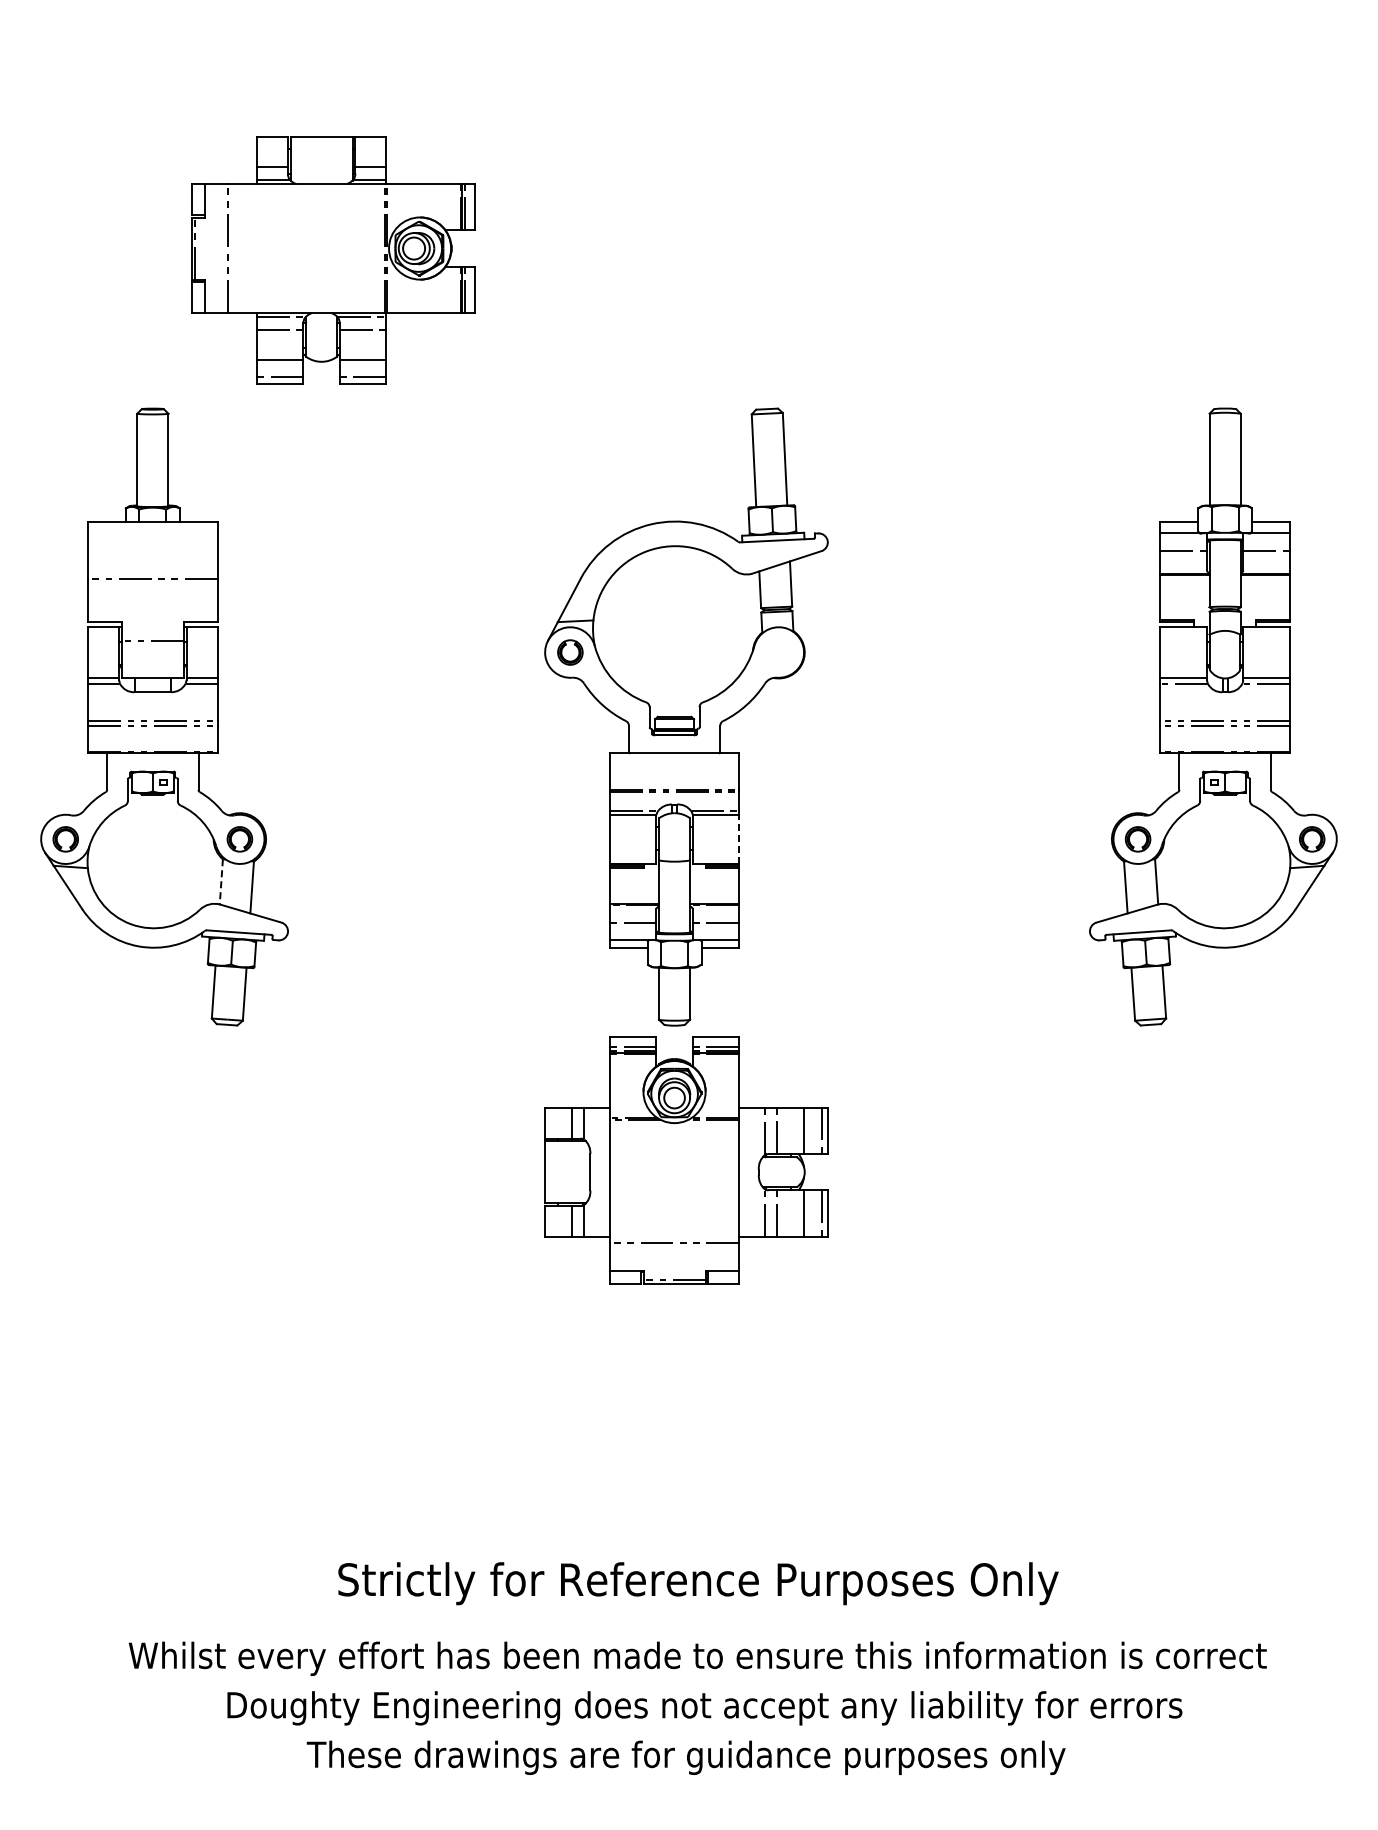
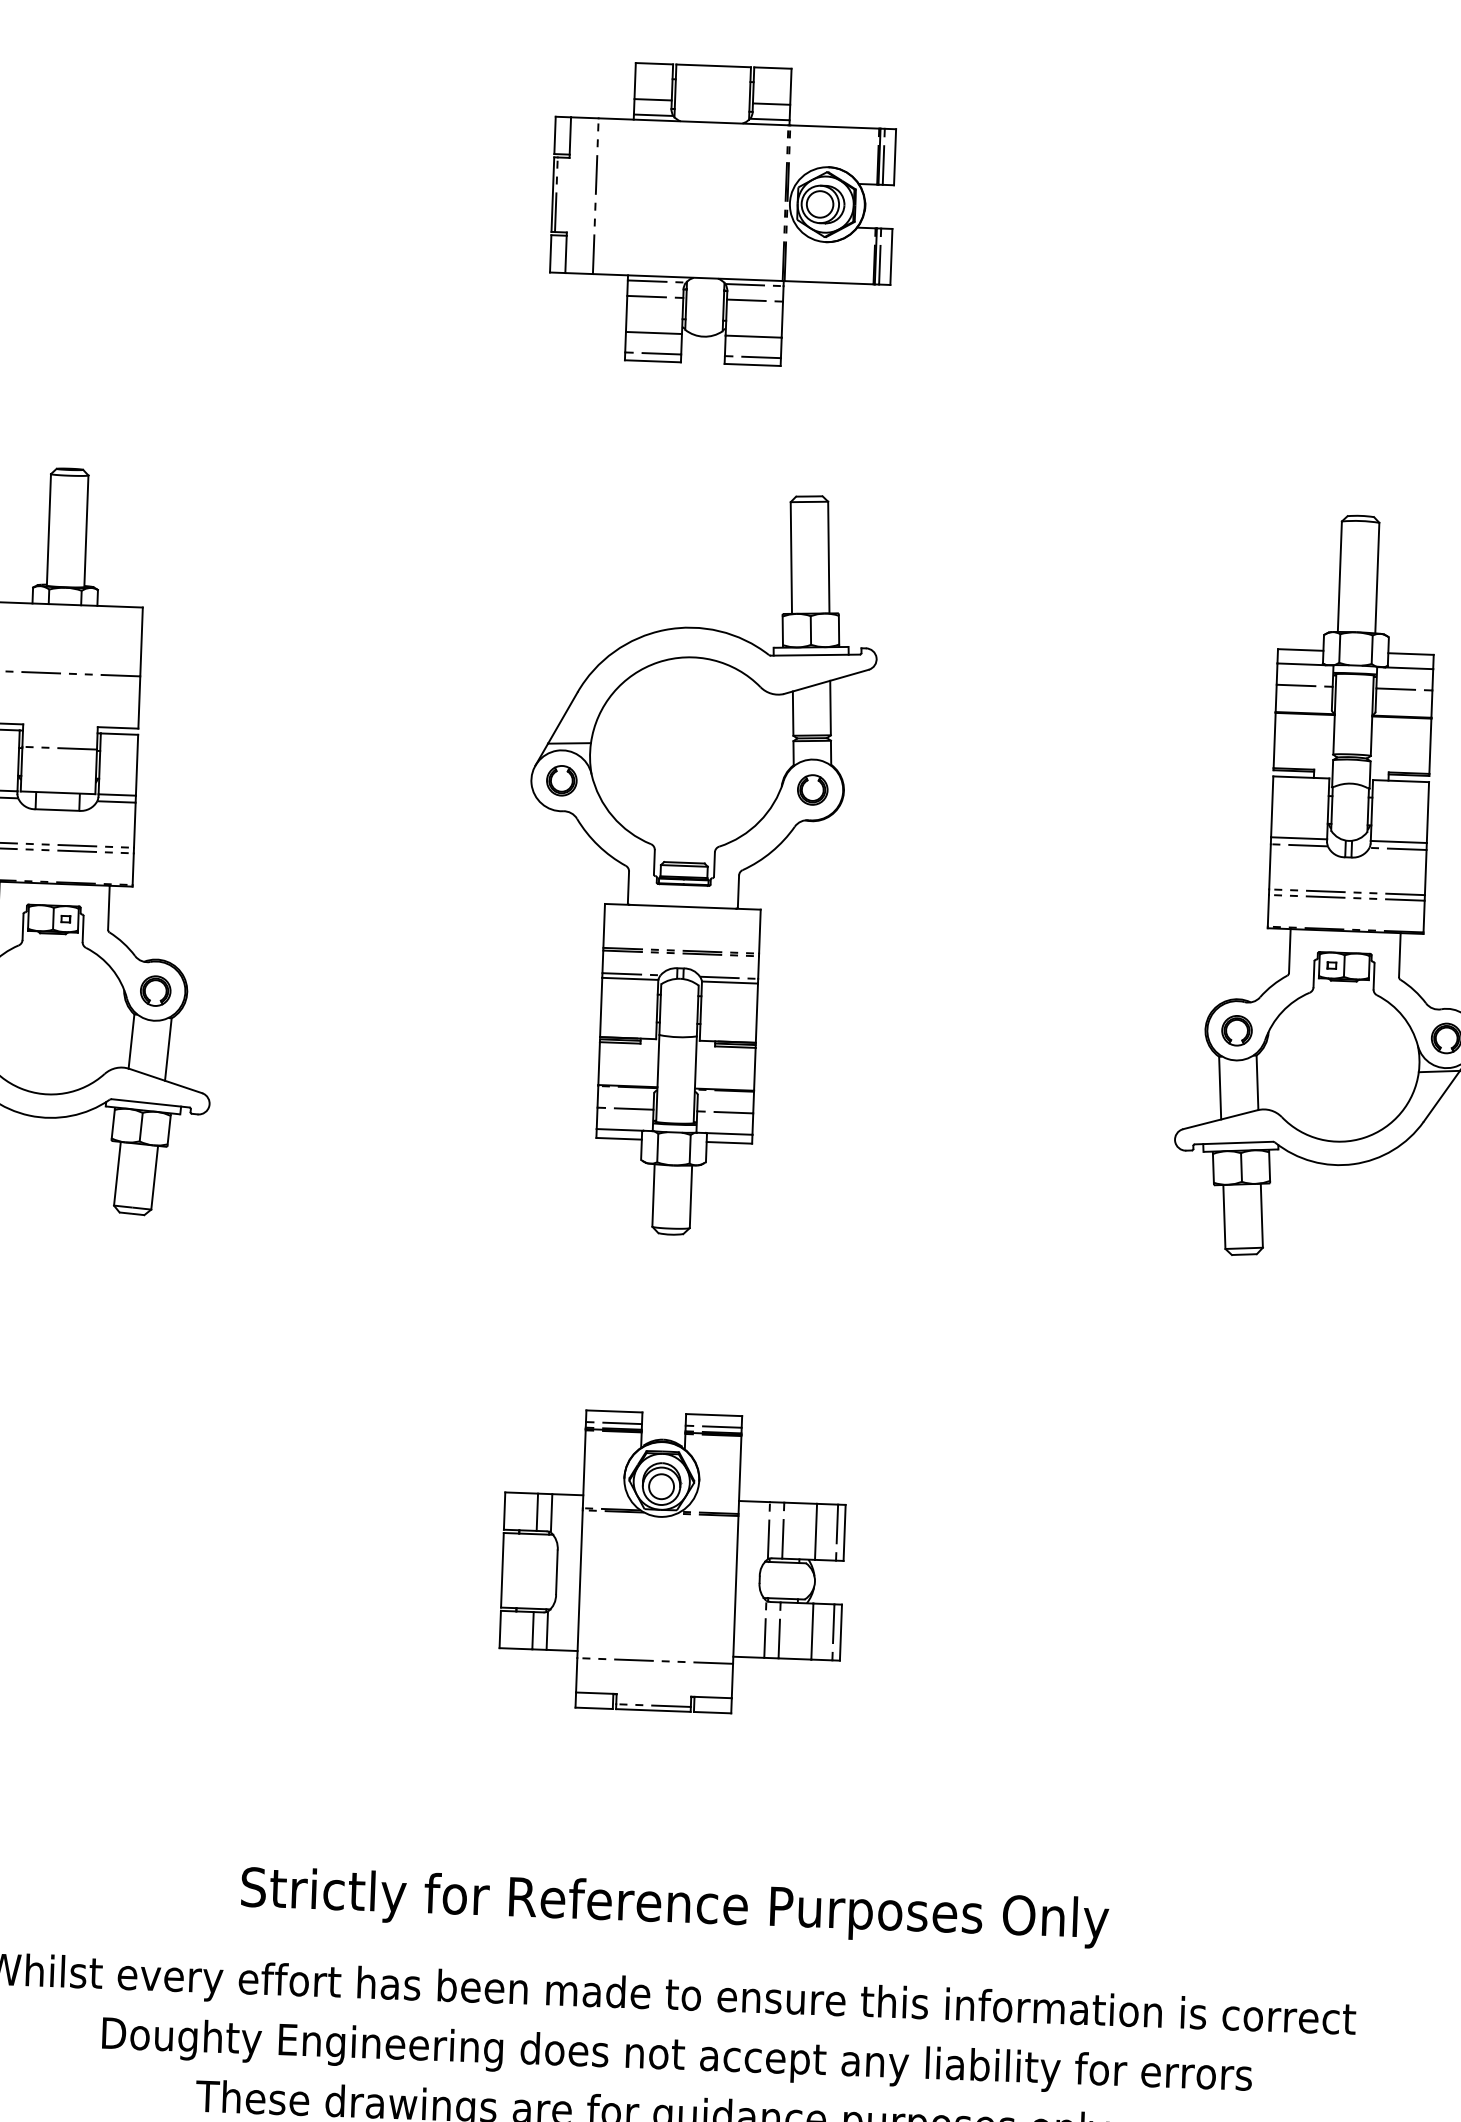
part: (333, 260) -> (722, 215), moved
part: (778, 652) -> (812, 789), added
line: (739, 839) -> (757, 1013), dashed -> solid
line: (221, 881) -> (131, 1041), dashed -> solid
part: (686, 1160) -> (673, 1562), moved

